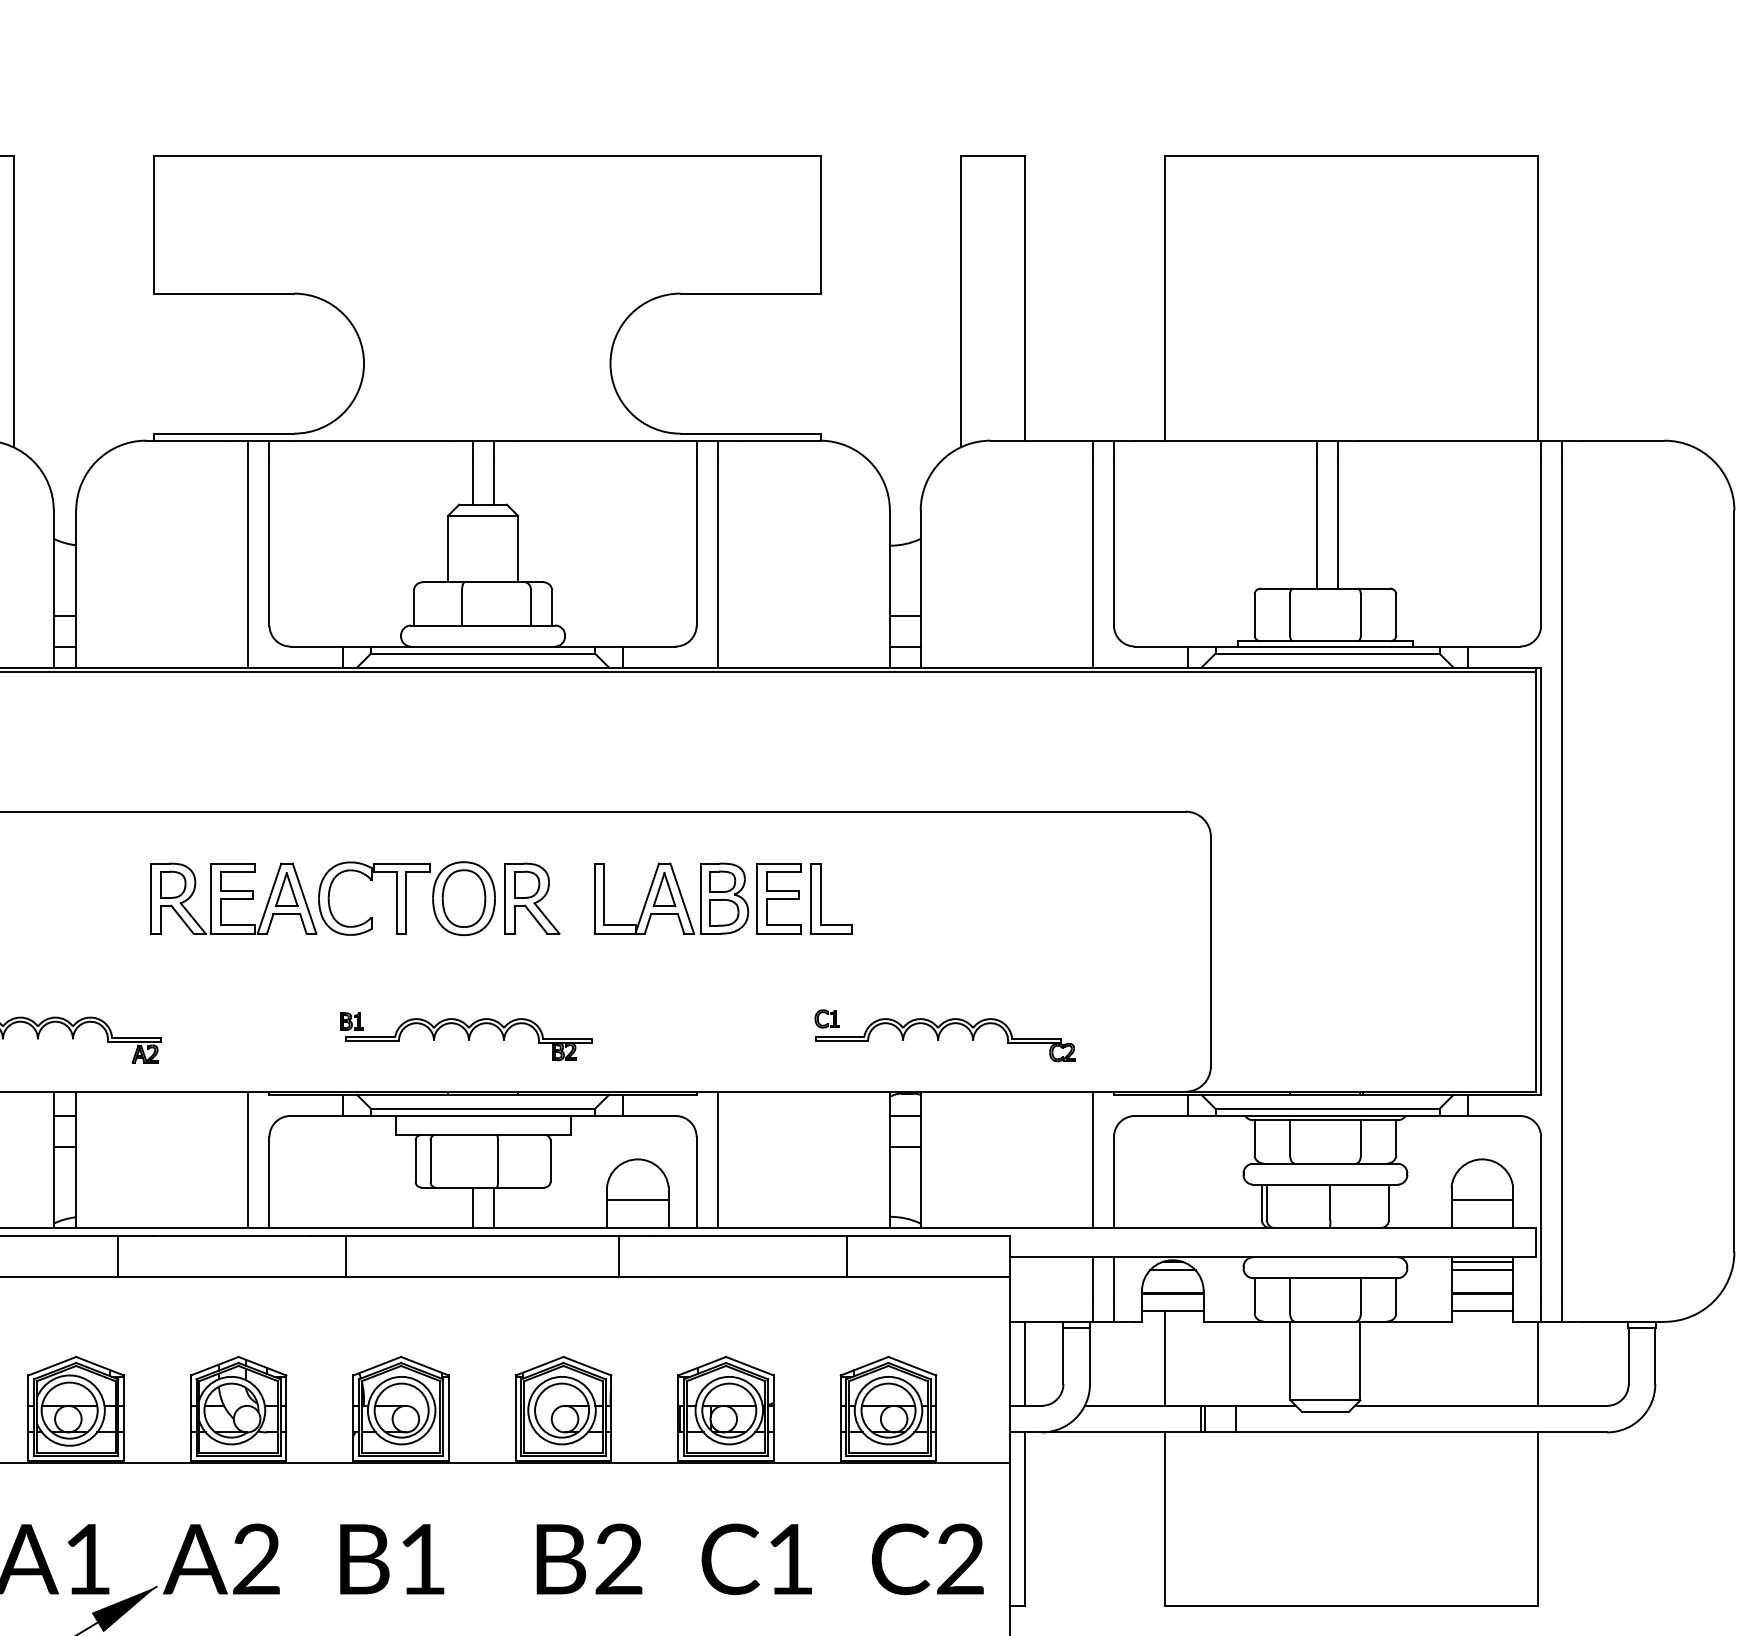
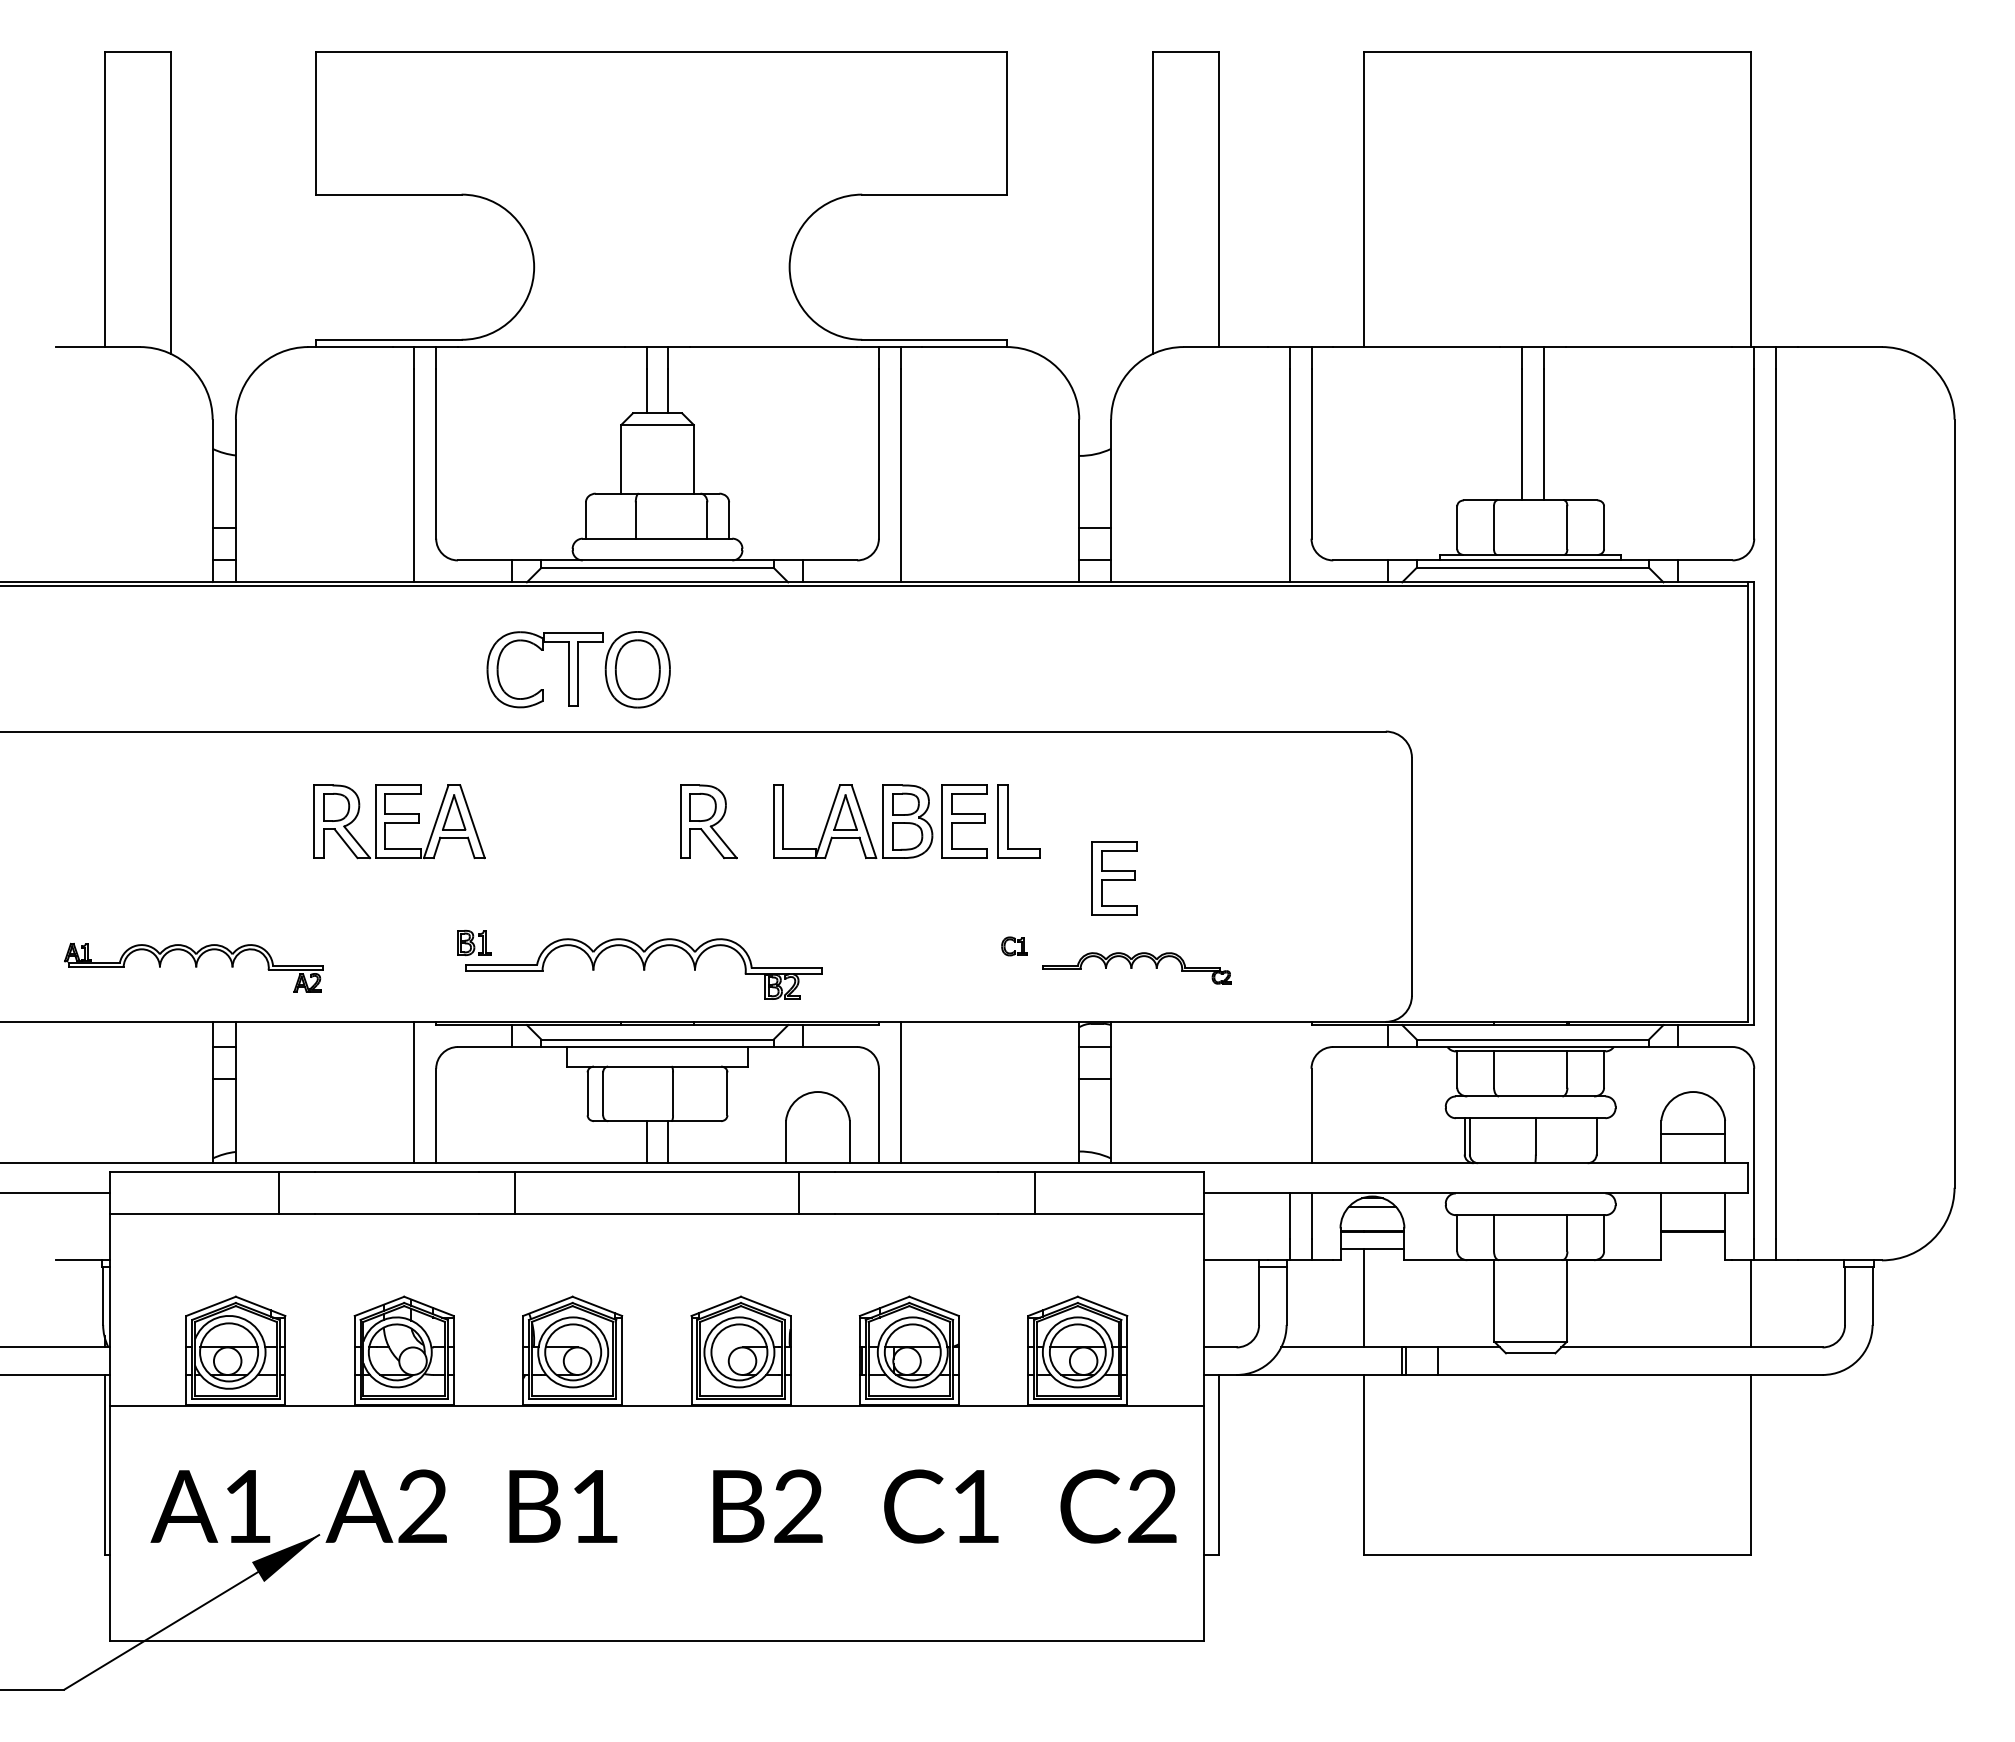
part: (406, 898) -> (578, 669), moved
part: (923, 953) -> (1114, 878), added
part: (465, 1036) -> (639, 964), size x1.4
part: (945, 1040) -> (1136, 968), size x0.7
line: (1092, 1159) -> (1289, 1092), removed
line: (637, 1199) -> (817, 1133), removed
line: (1482, 1262) -> (1693, 1198), removed
line: (1482, 1270) -> (1693, 1207), removed
line: (1482, 1311) -> (1693, 1249), removed
line: (1025, 1363) -> (1219, 1303), removed

